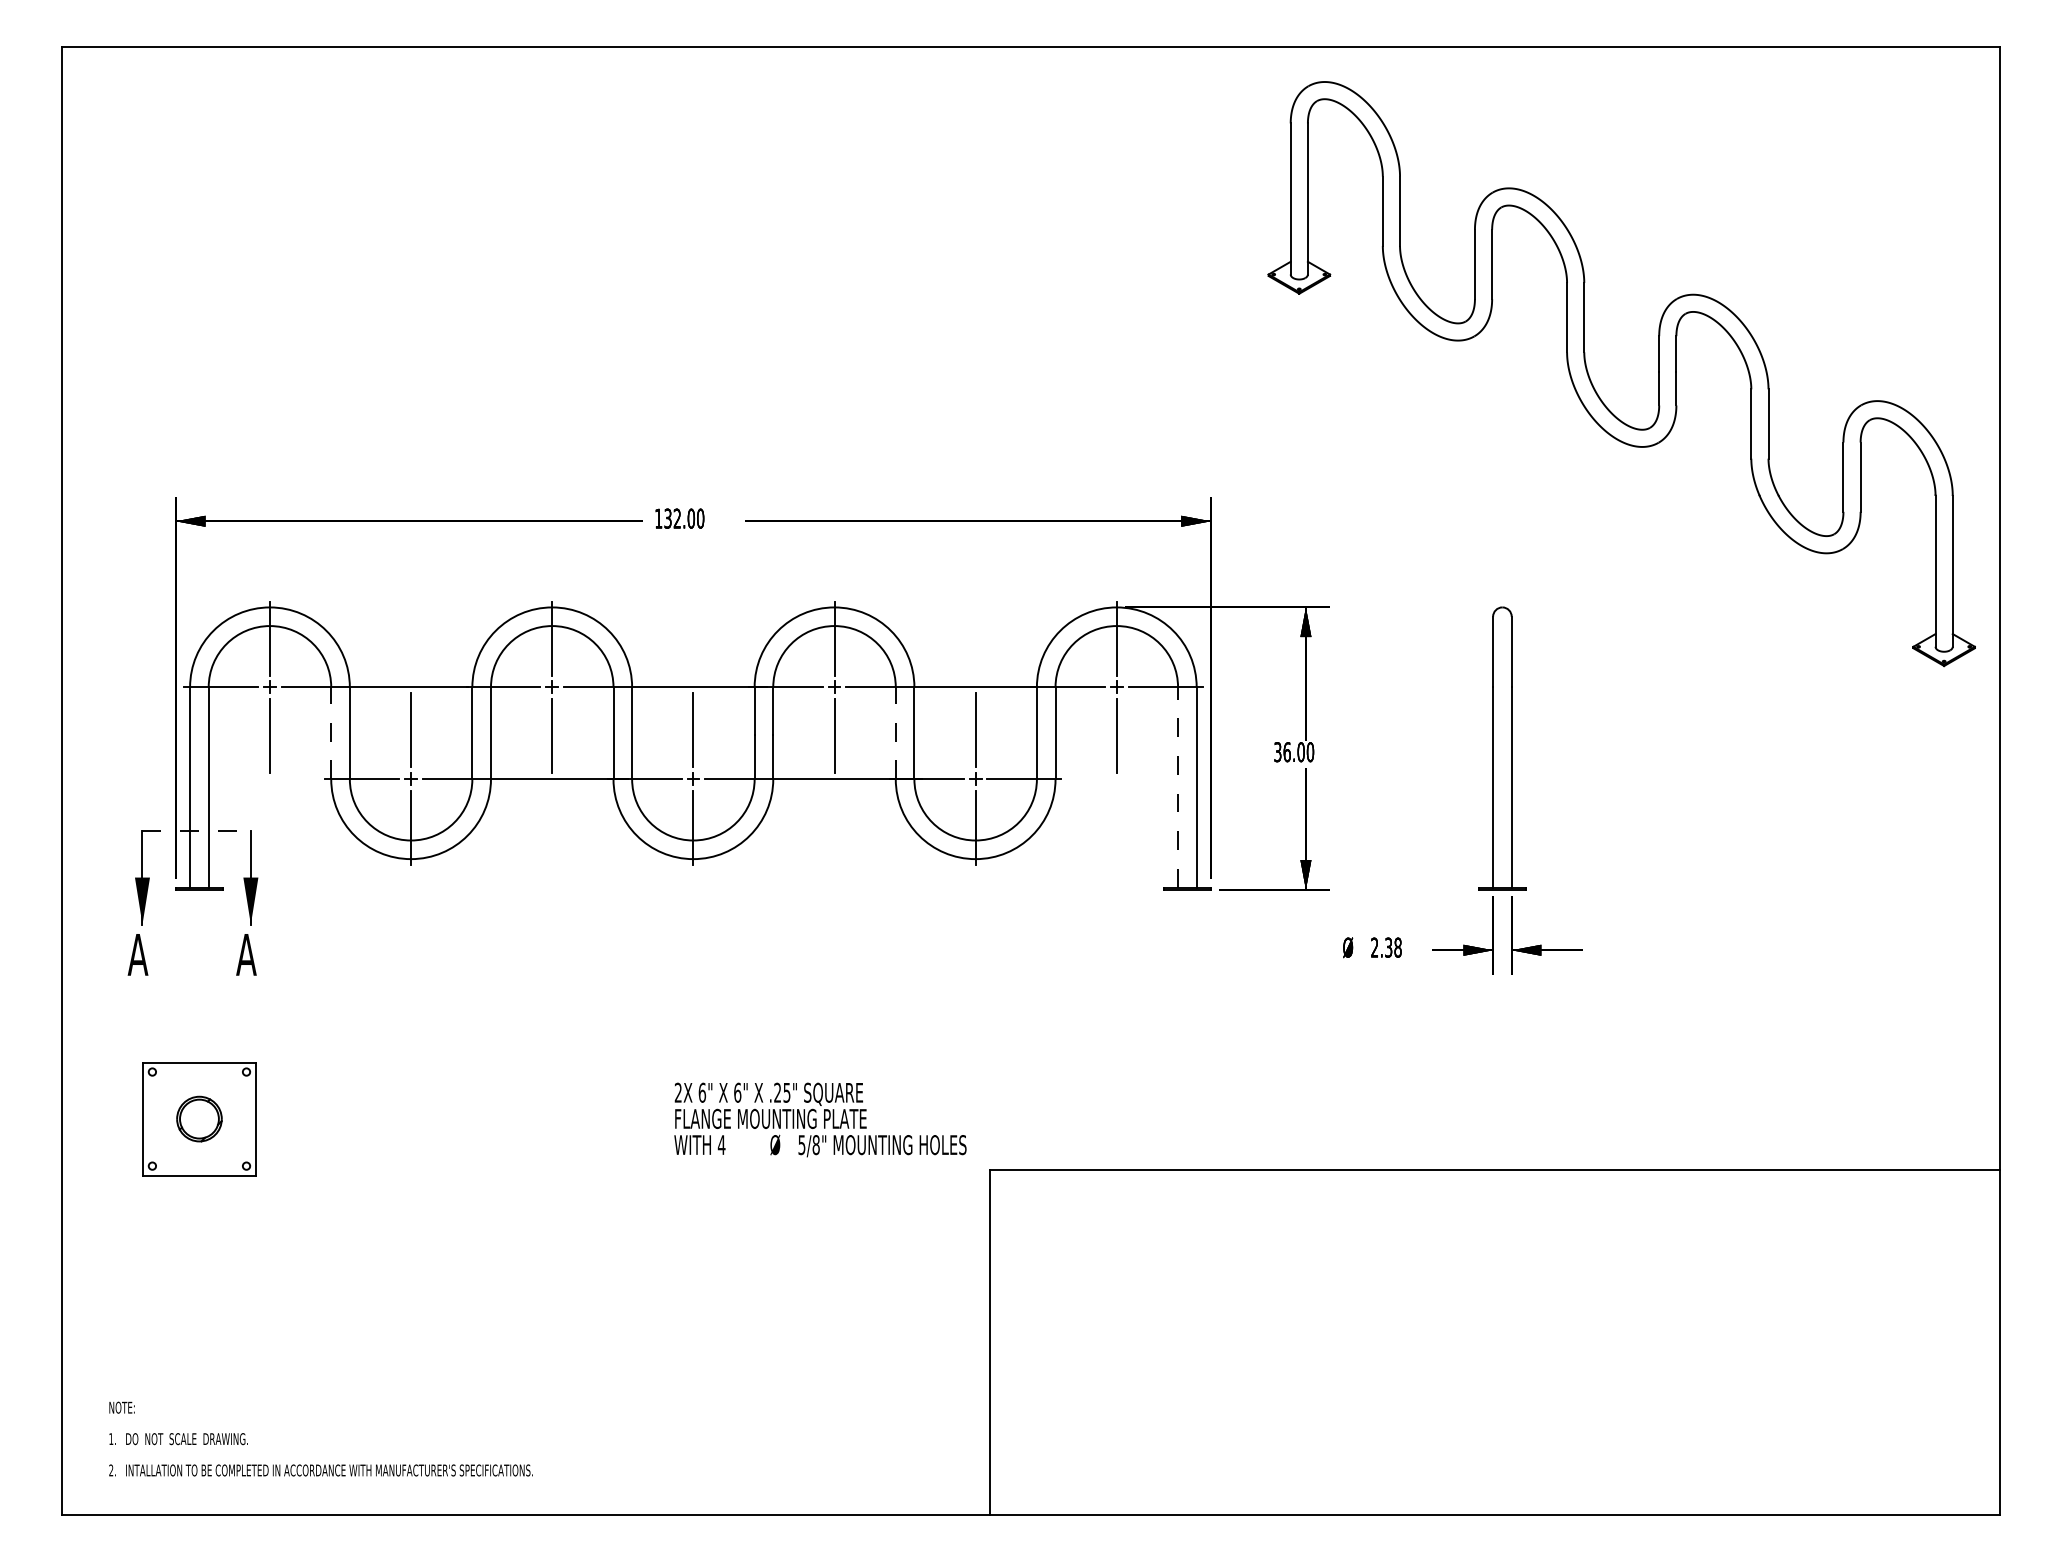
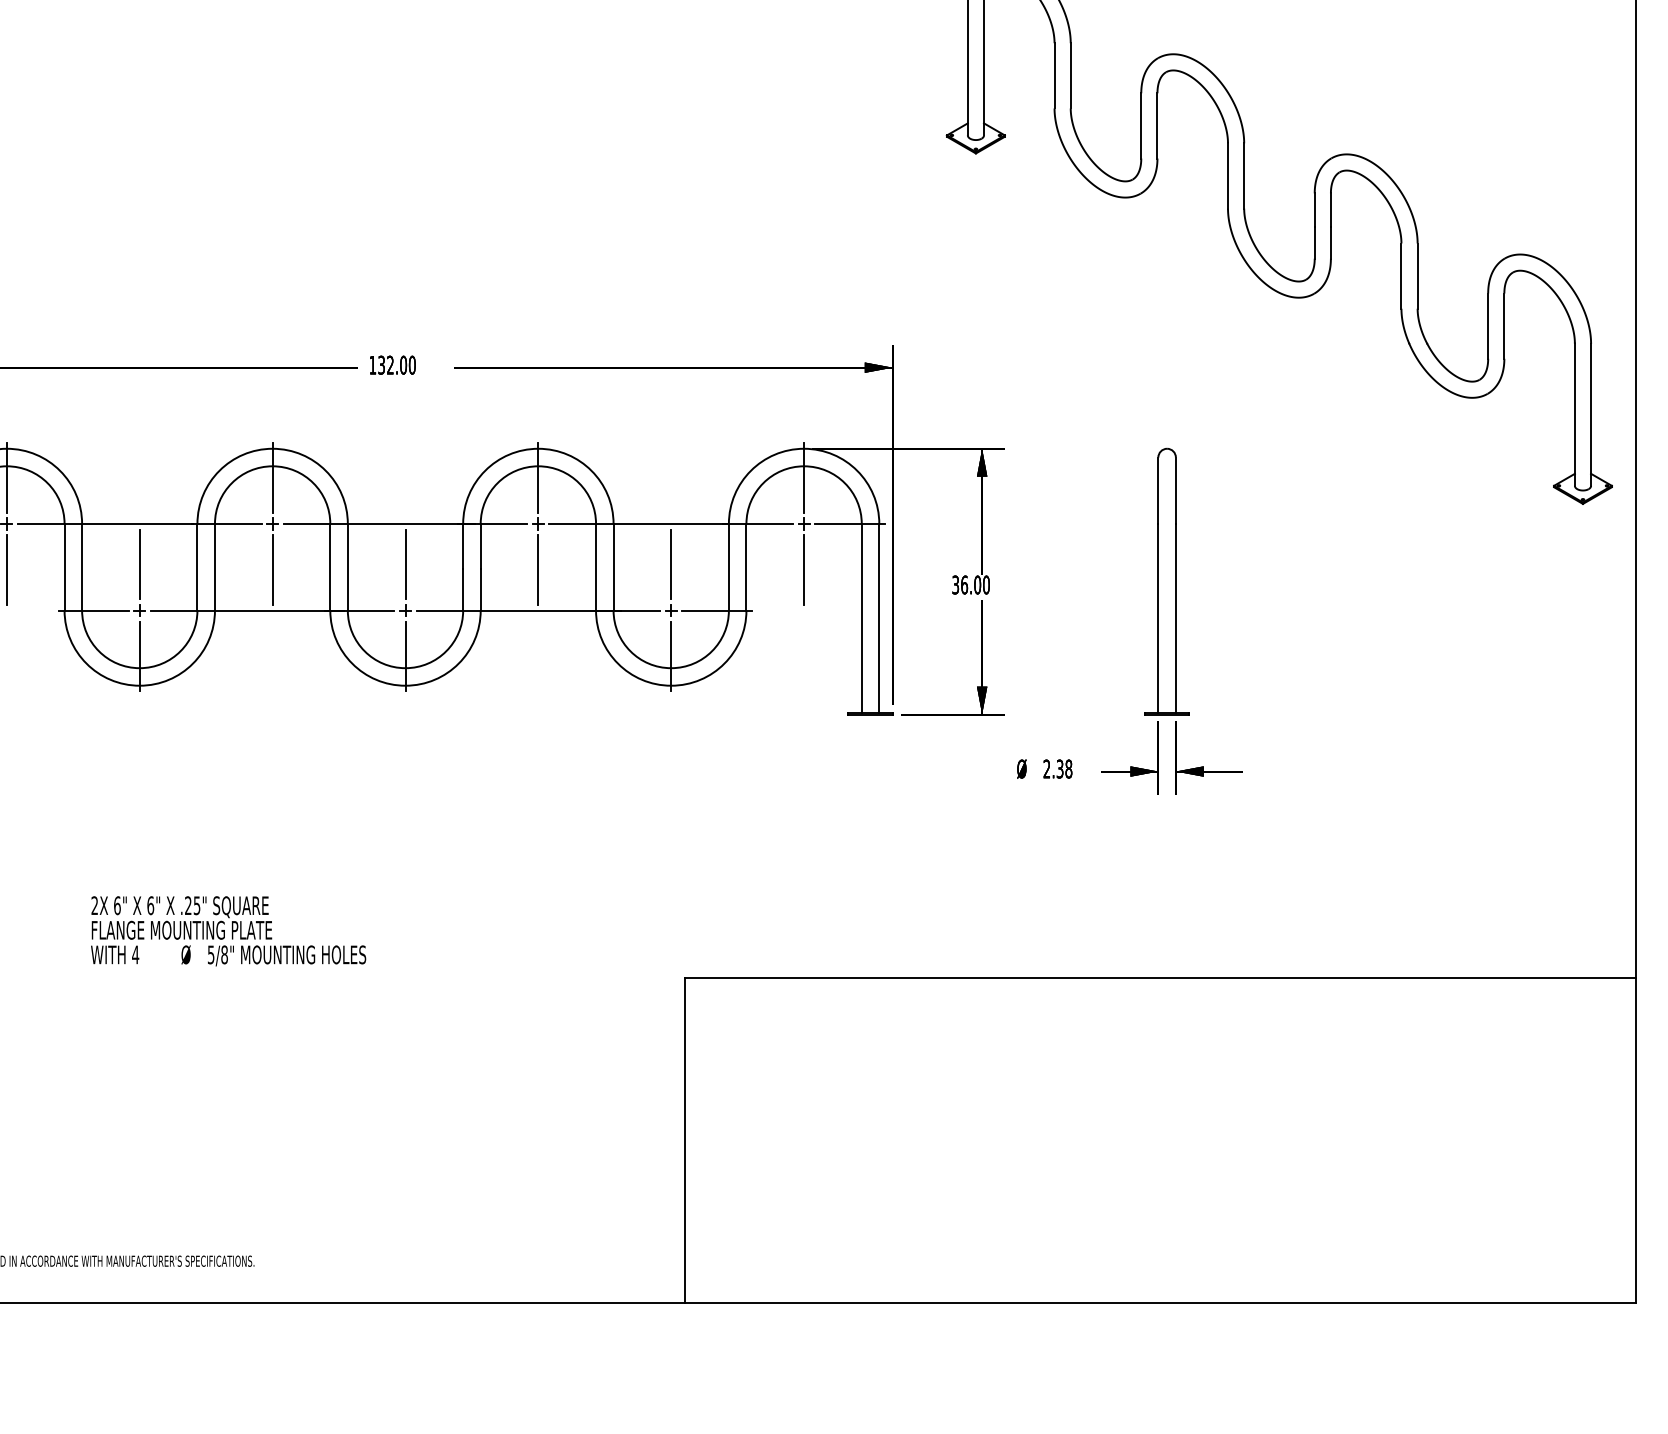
line: (331, 733) -> (64, 567), dashed -> solid
line: (895, 733) -> (595, 567), dashed -> solid
line: (1178, 787) -> (862, 618), dashed -> solid
text: (820, 1119) -> (228, 930), moved

